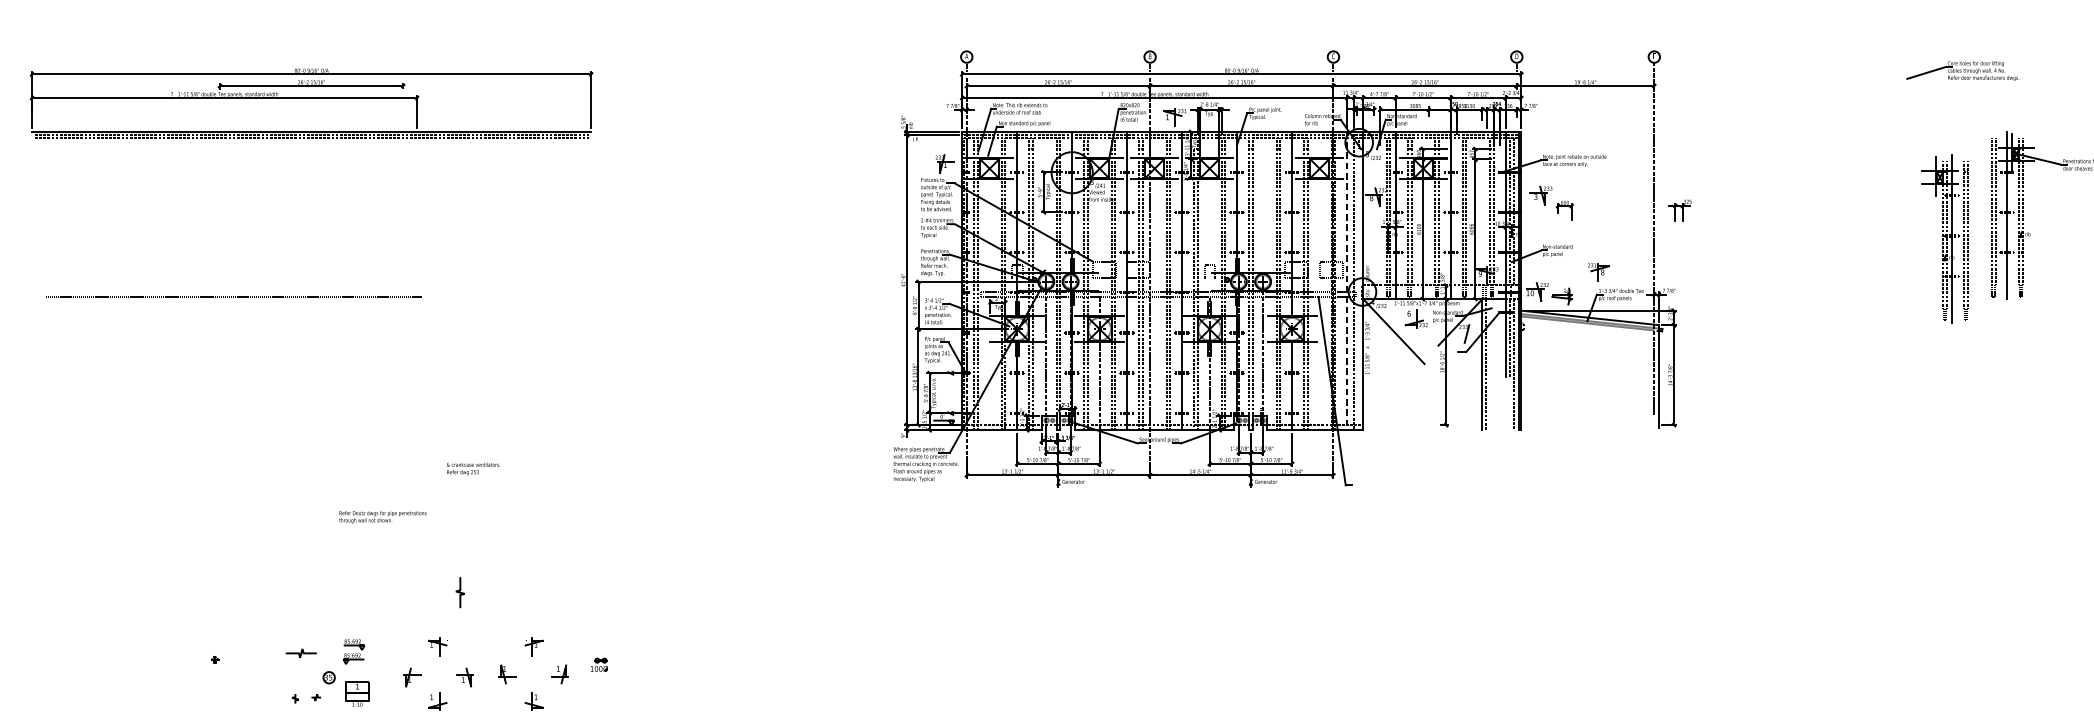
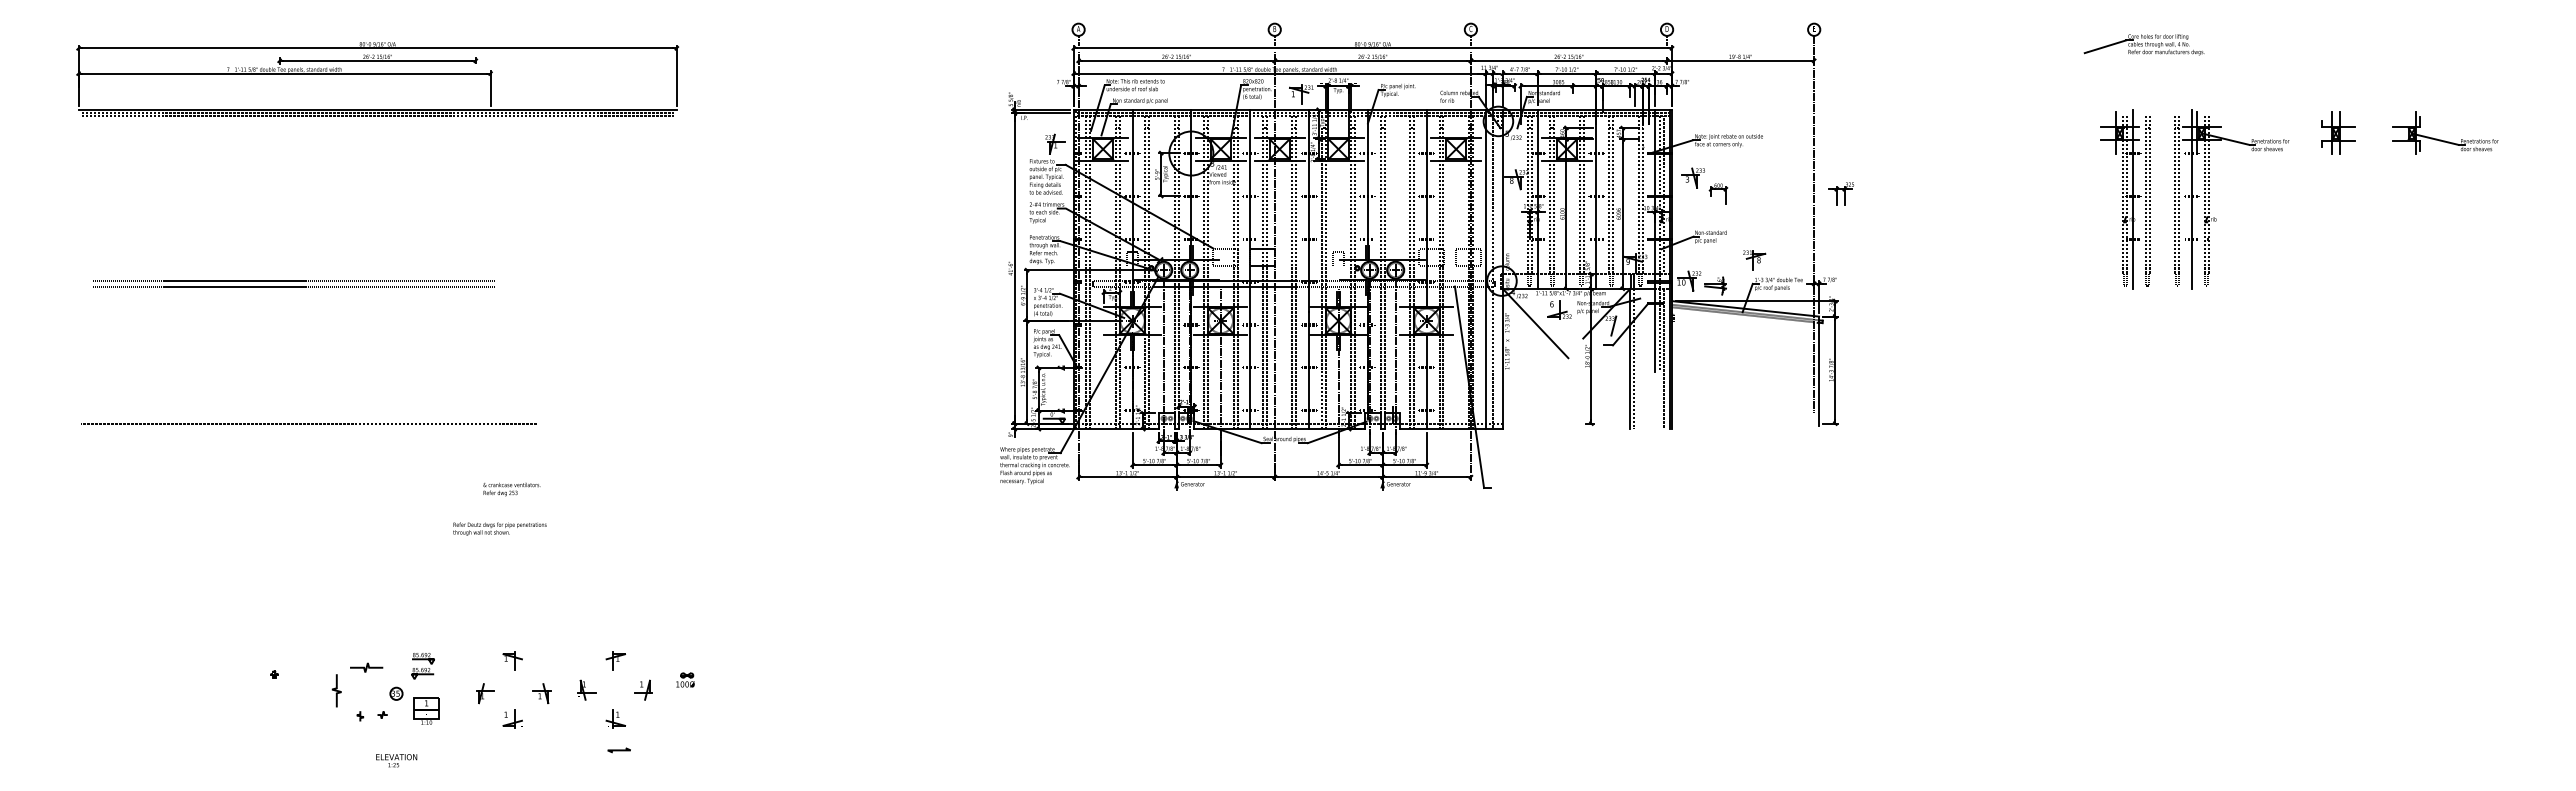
part: (1945, 239) -> (2125, 199), moved
line: (1347, 281) -> (1485, 269), dashed -> solid
line: (233, 292) -> (294, 281), added
line: (246, 425) -> (308, 423), added
text: (473, 469) -> (511, 489), moved
text: (382, 516) -> (499, 528), moved
curve: (460, 592) -> (336, 690), moved

